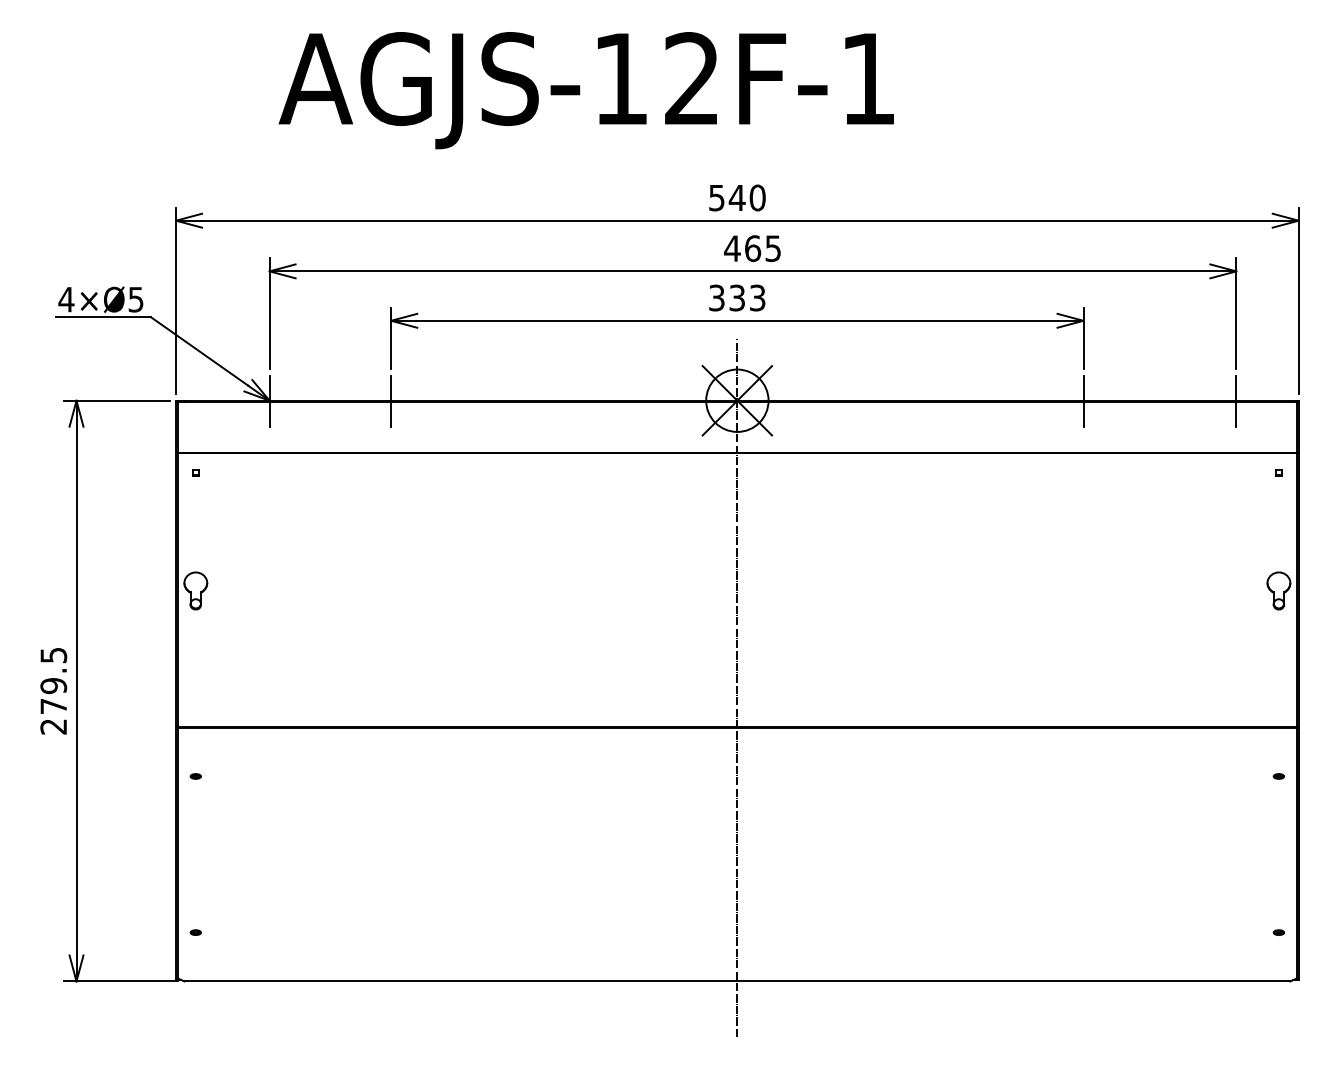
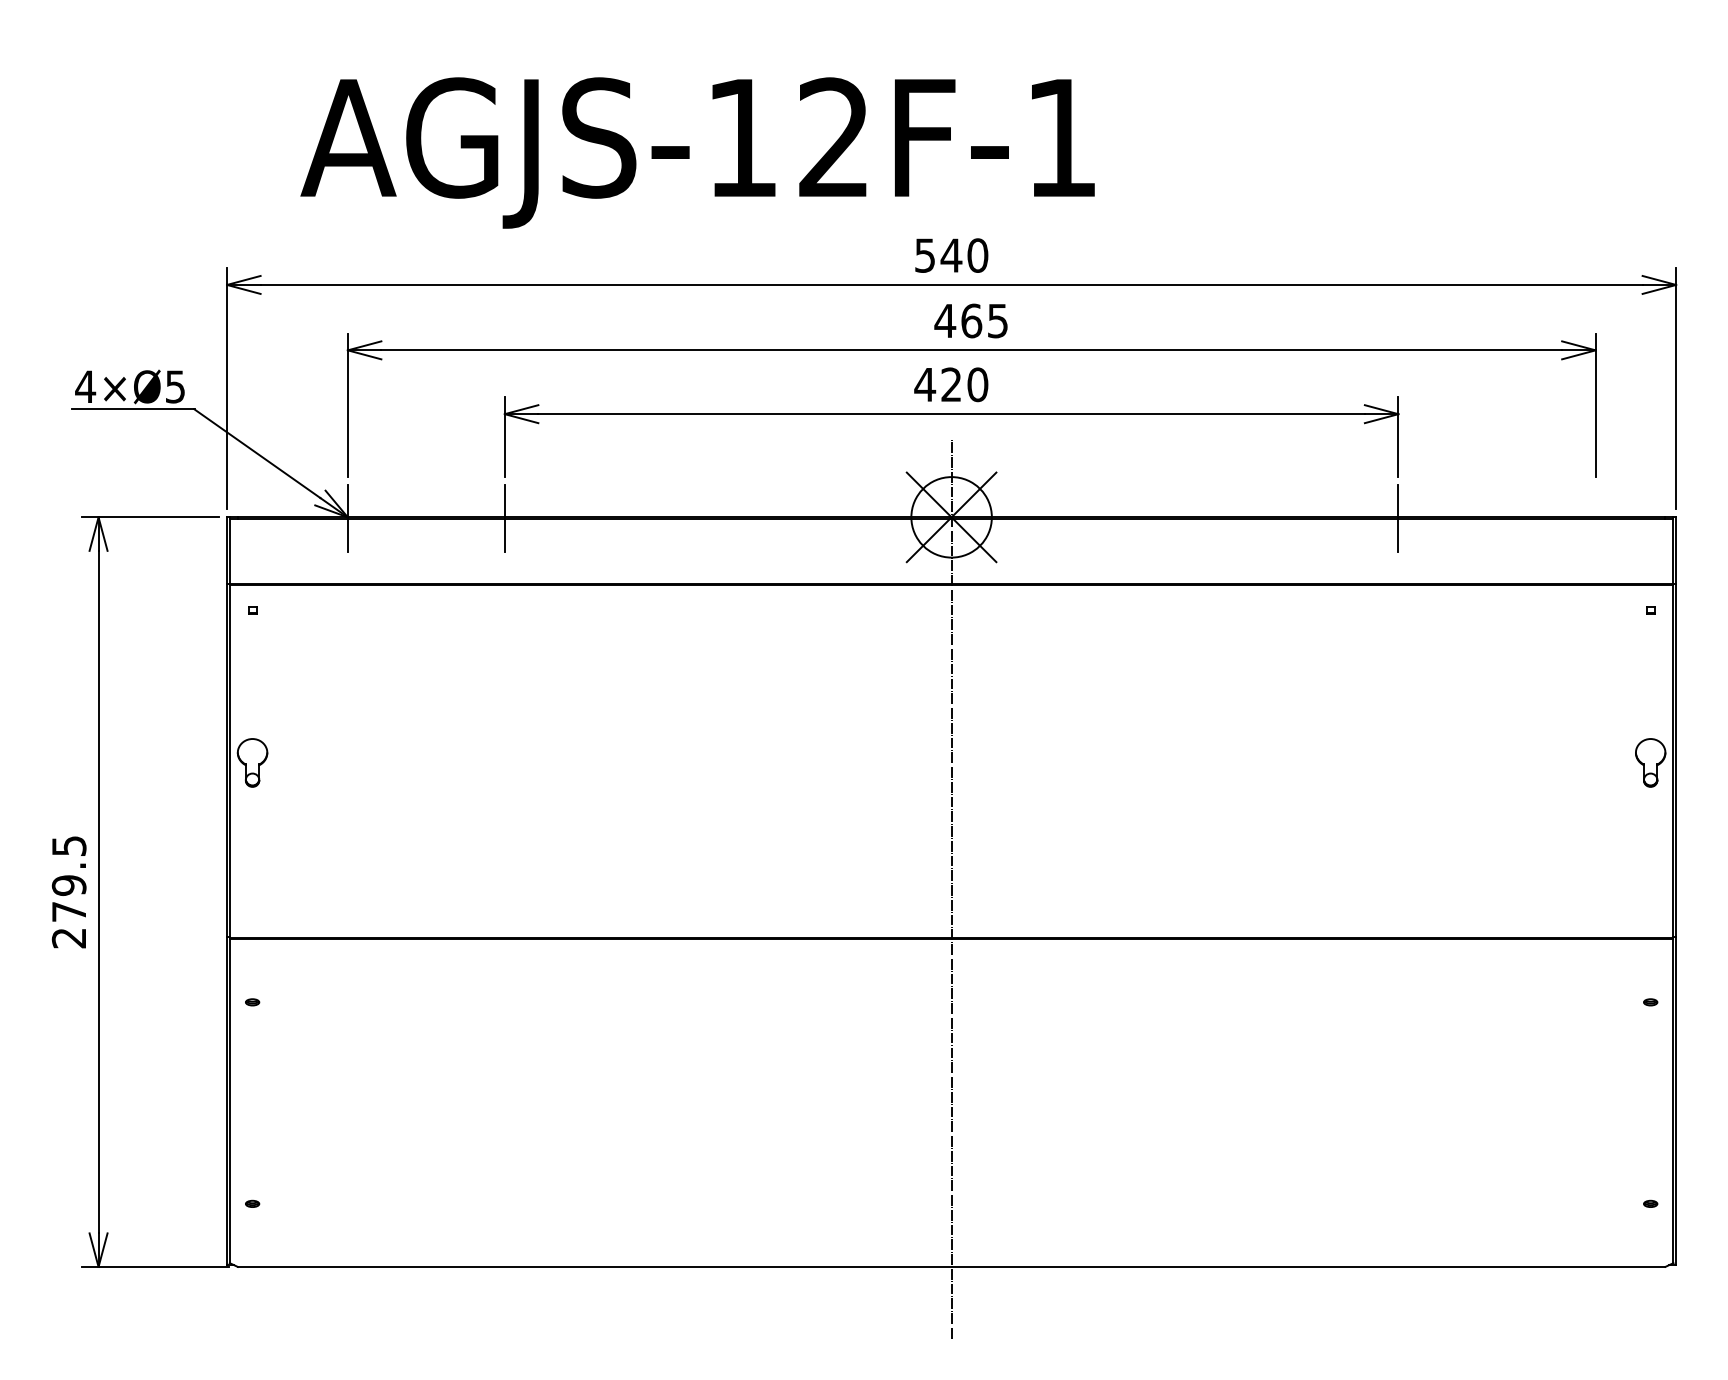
text: (586, 90) -> (697, 152), moved
text: (737, 297) -> (951, 384), 333 -> 420
line: (1236, 401) -> (1595, 518), removed

